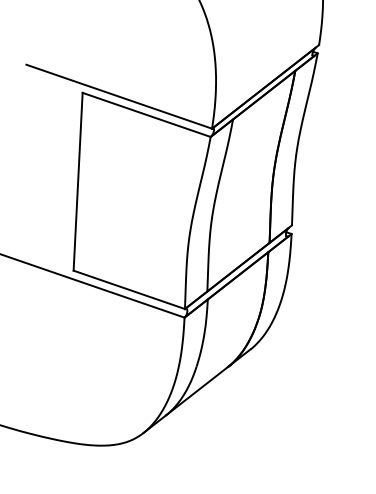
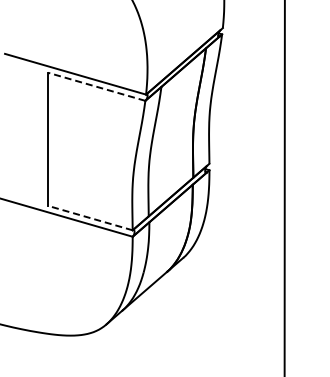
line: (146, 114) -> (96, 86), solid -> dashed
line: (128, 288) -> (89, 217), solid -> dashed

